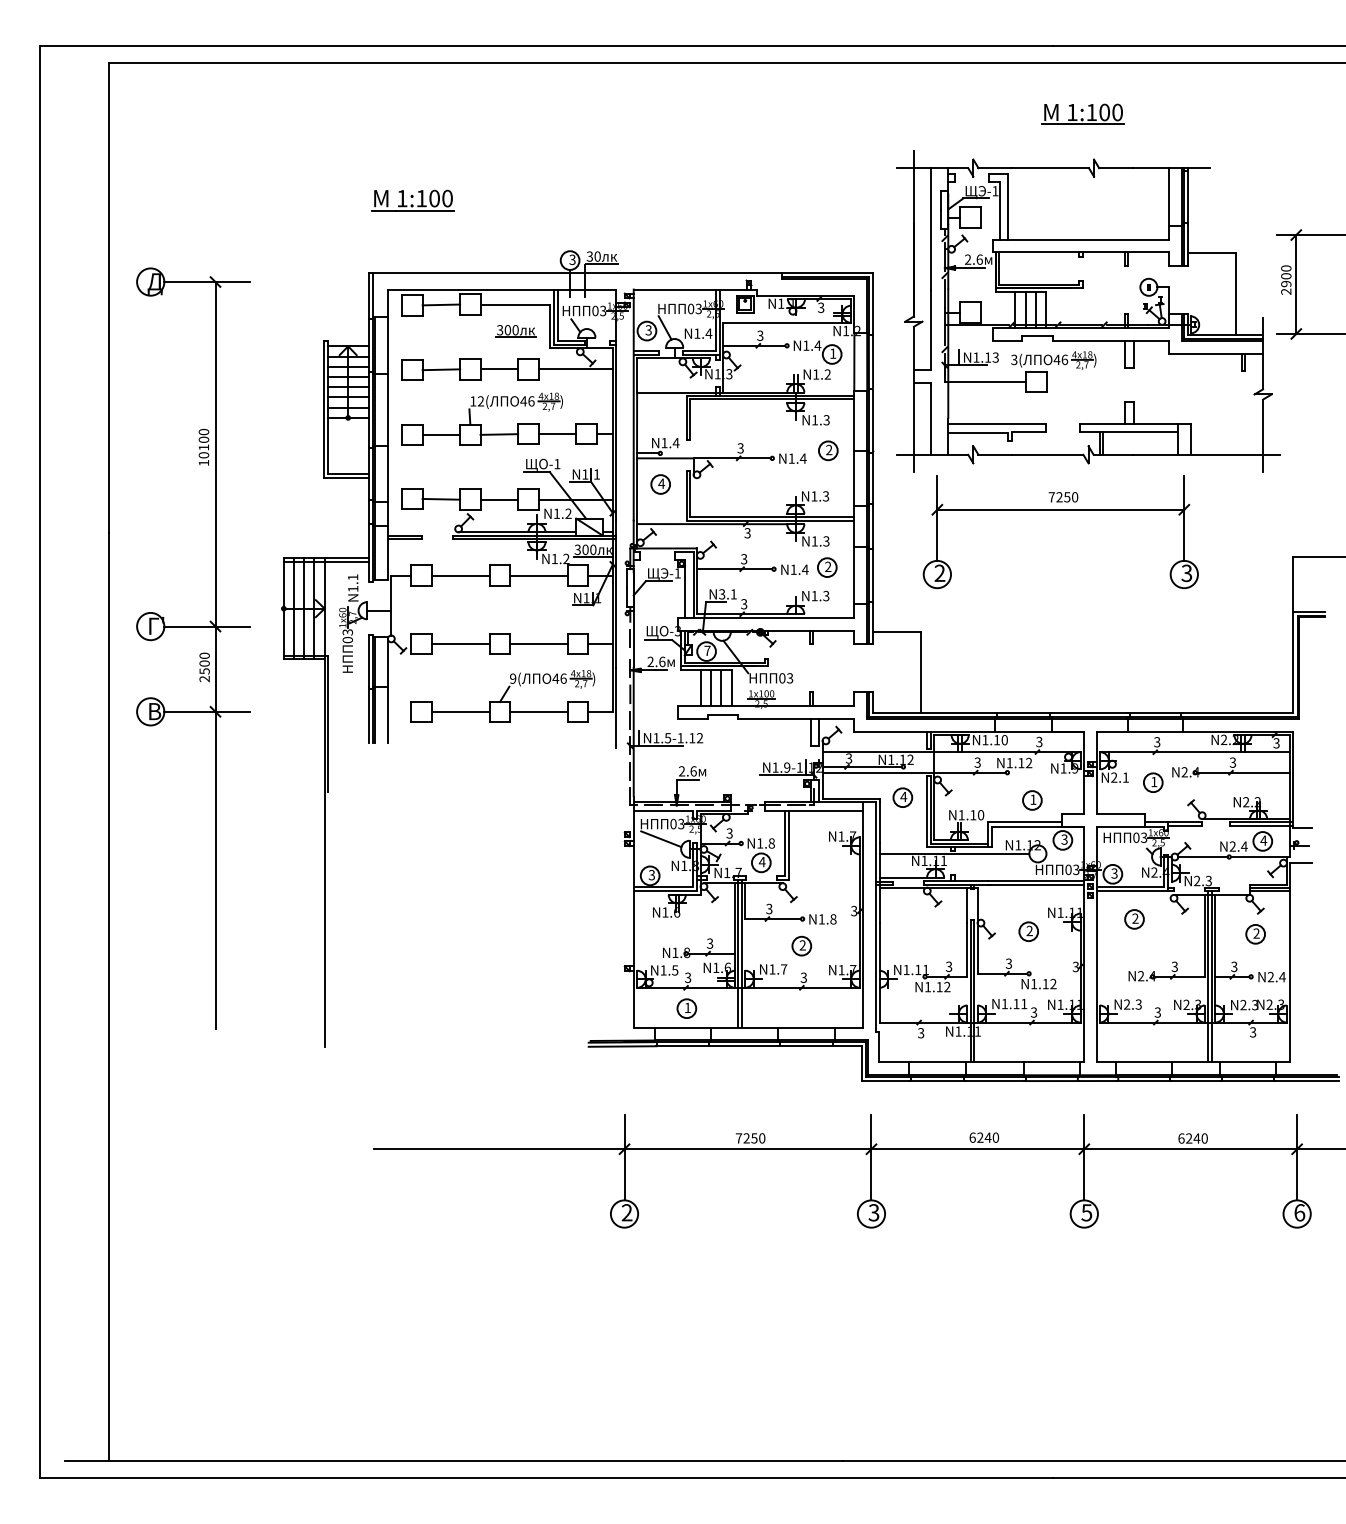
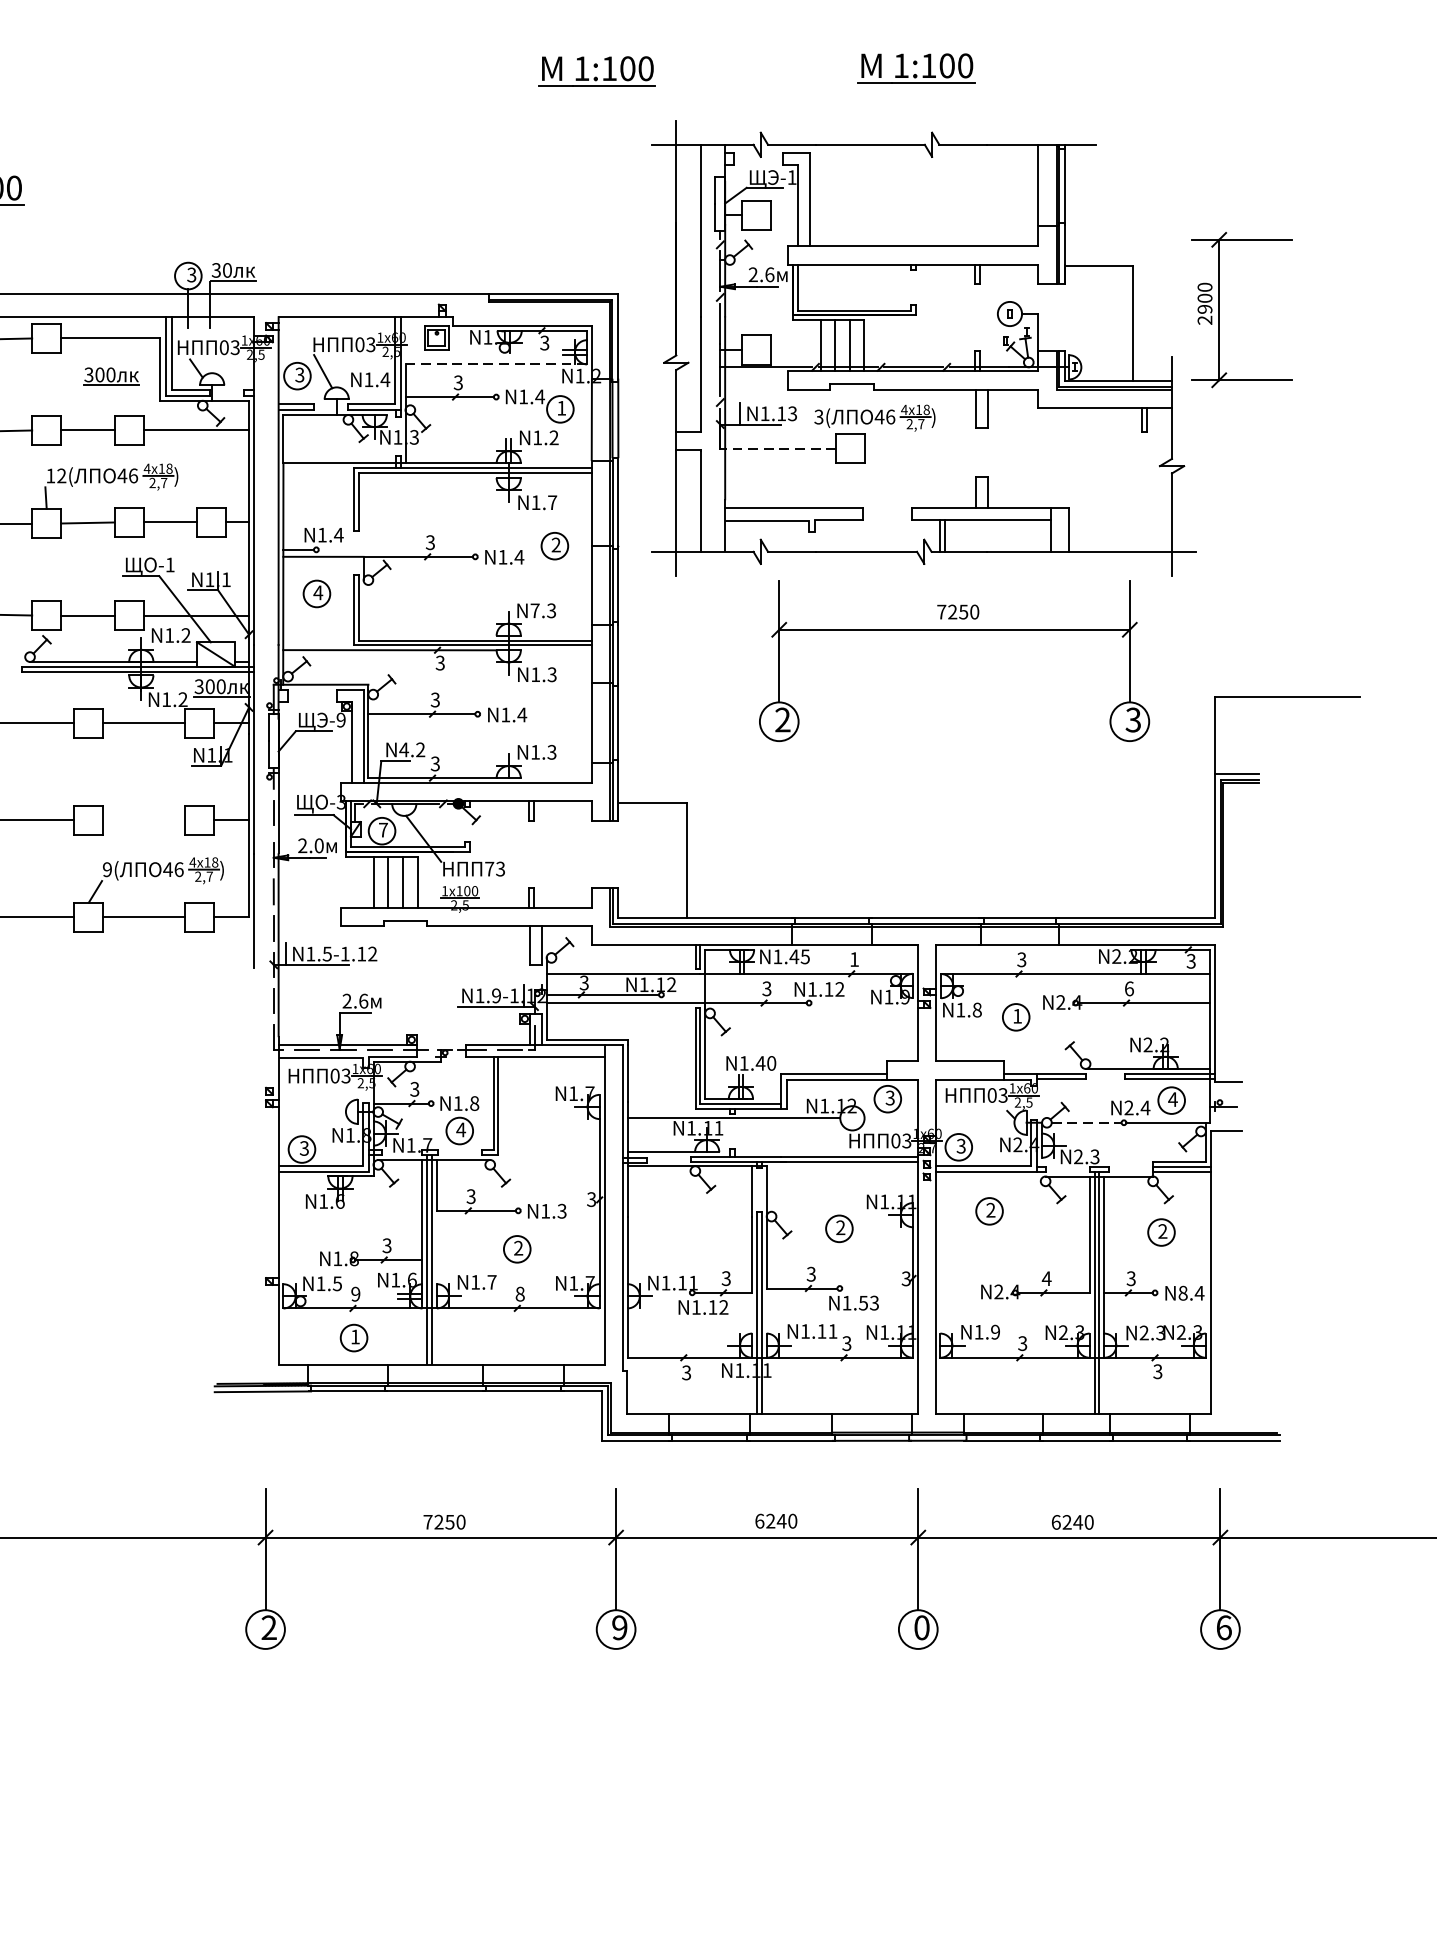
part: (857, 115) -> (596, 70), added
line: (787, 322) -> (496, 363), solid -> dashed
line: (986, 382) -> (779, 449), solid -> dashed
text: (826, 420) -> (552, 503), N1.3 -> N1.7
text: (814, 496) -> (535, 610), N1.3 -> N7.3
part: (1060, 510) -> (954, 630), moved
part: (827, 567) -> (553, 711), removed
text: (677, 573) -> (340, 720), -1 -> -9
text: (727, 594) -> (411, 750), N3.1 -> N4.2
line: (538, 643) -> (143, 819), removed
text: (662, 661) -> (319, 845), 2.6 -> 2.0
text: (782, 678) -> (489, 869), 03 -> 73
text: (1000, 739) -> (799, 955), N1.10 -> N1.45
text: (1039, 741) -> (854, 958), 3 -> 1
text: (1232, 762) -> (1128, 988), 3 -> 6
text: (1120, 777) -> (969, 1009), N2.1 -> N1.8
part: (902, 797) -> (660, 1038), removed
part: (1032, 800) -> (844, 1042), removed
text: (972, 815) -> (759, 1063), N1.10 -> N1.40
line: (661, 839) -> (318, 1097), removed
line: (1202, 857) -> (1086, 1123), solid -> dashed
text: (833, 919) -> (562, 1211), N1.8 -> N1.3
text: (1174, 966) -> (1046, 1278), 3 -> 4
text: (687, 977) -> (354, 1293), 3 -> 9
text: (803, 977) -> (519, 1293), 3 -> 8
text: (1270, 977) -> (1182, 1293), N2.4 -> N8.4
text: (1049, 984) -> (868, 1303), N1.12 -> N1.53
text: (1132, 1004) -> (986, 1332), N2.3 -> N1.9
text: (873, 1212) -> (619, 1627), 3 -> 9
text: (1086, 1212) -> (921, 1627), 5 -> 0

